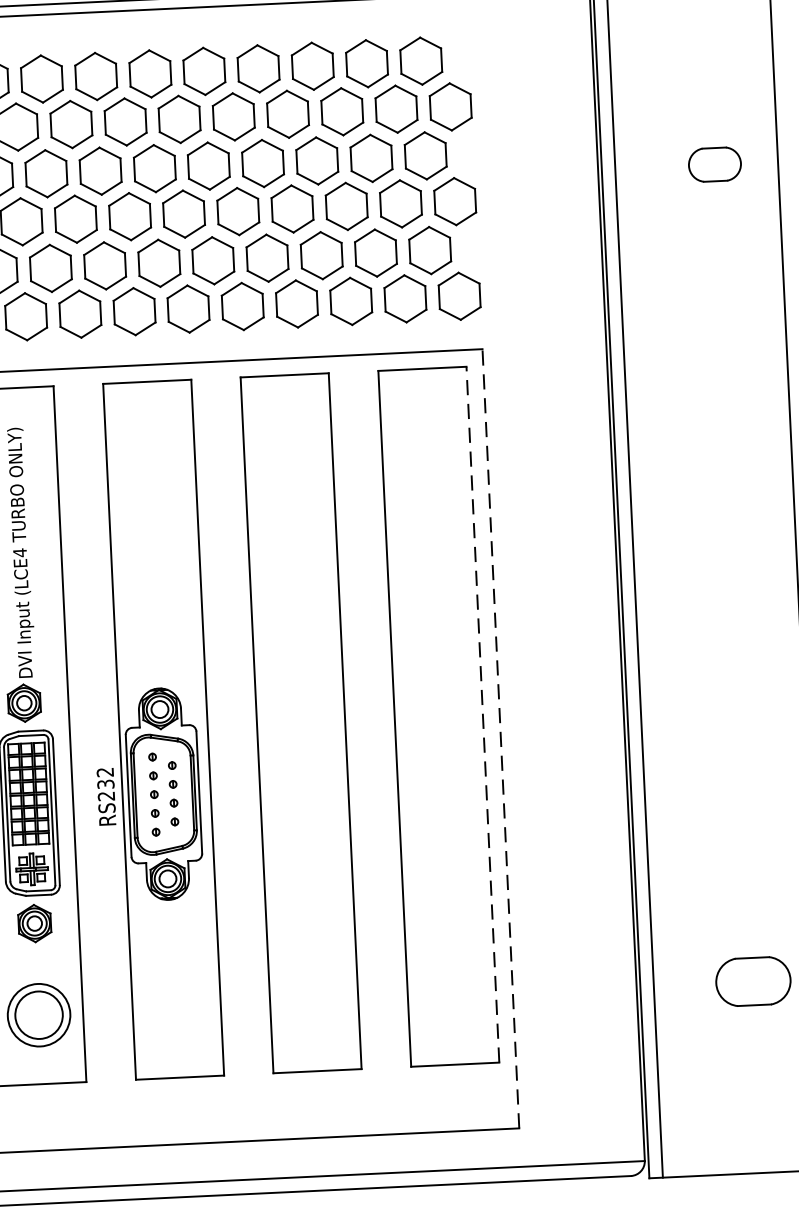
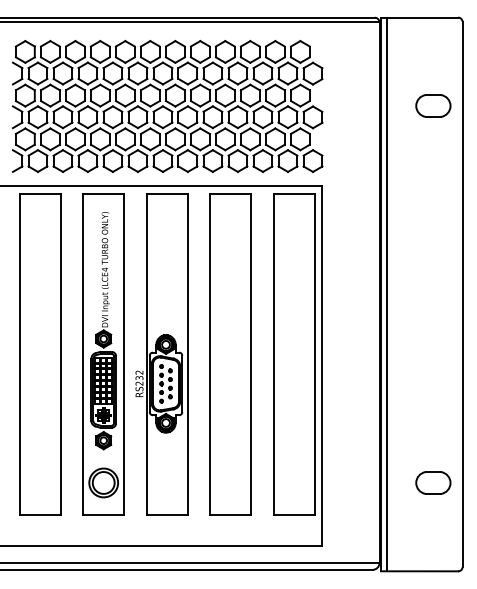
part: (715, 163) -> (433, 105), size x1.43
line: (482, 715) -> (314, 354), dashed -> solid
line: (501, 738) -> (322, 365), dashed -> solid

